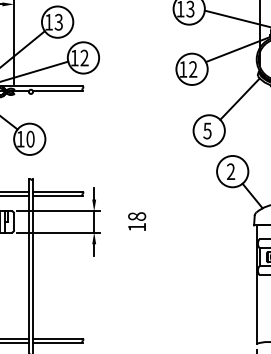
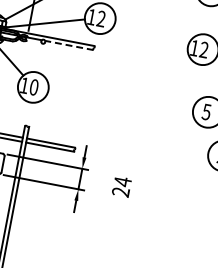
line: (57, 90) -> (69, 45), solid -> dashed
text: (137, 221) -> (122, 186), 18 -> 24

